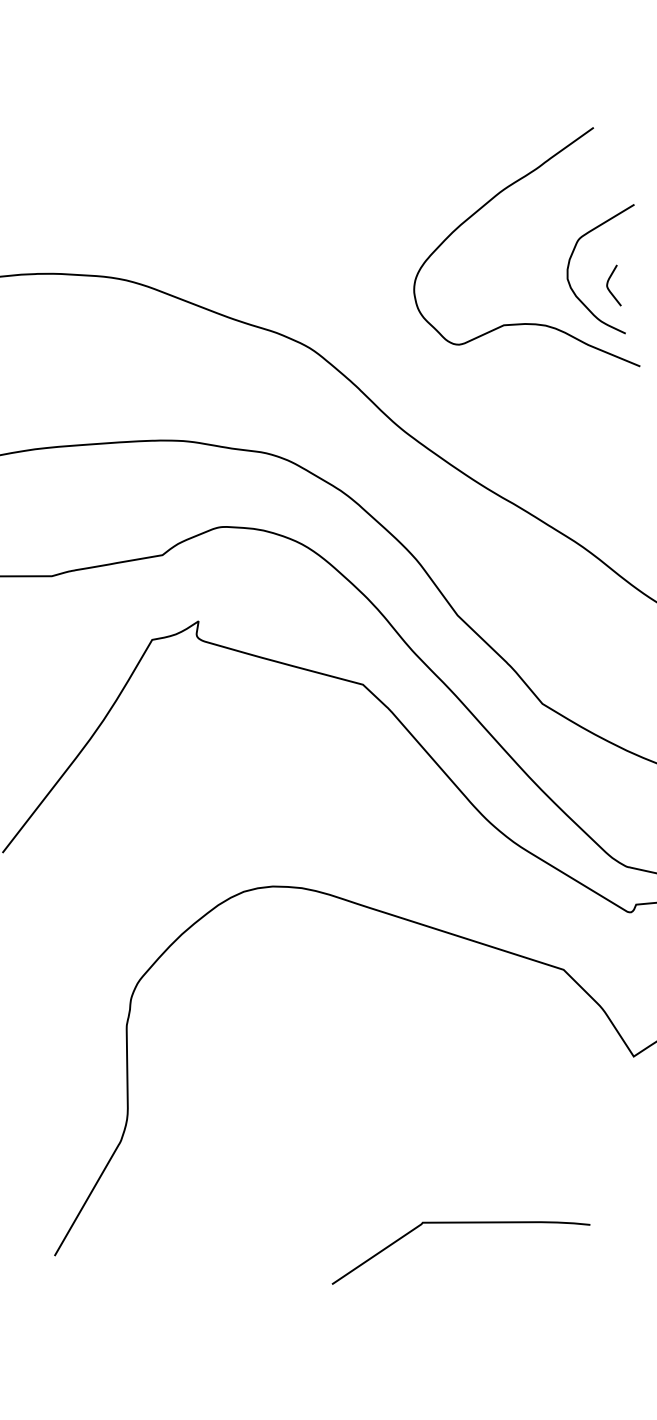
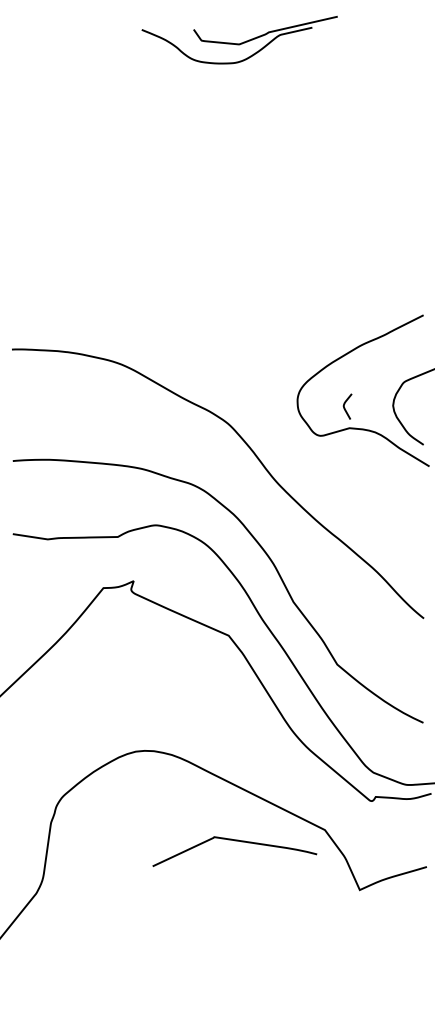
curve: (609, 283) -> (345, 404), moved
curve: (455, 1224) -> (234, 841), moved

